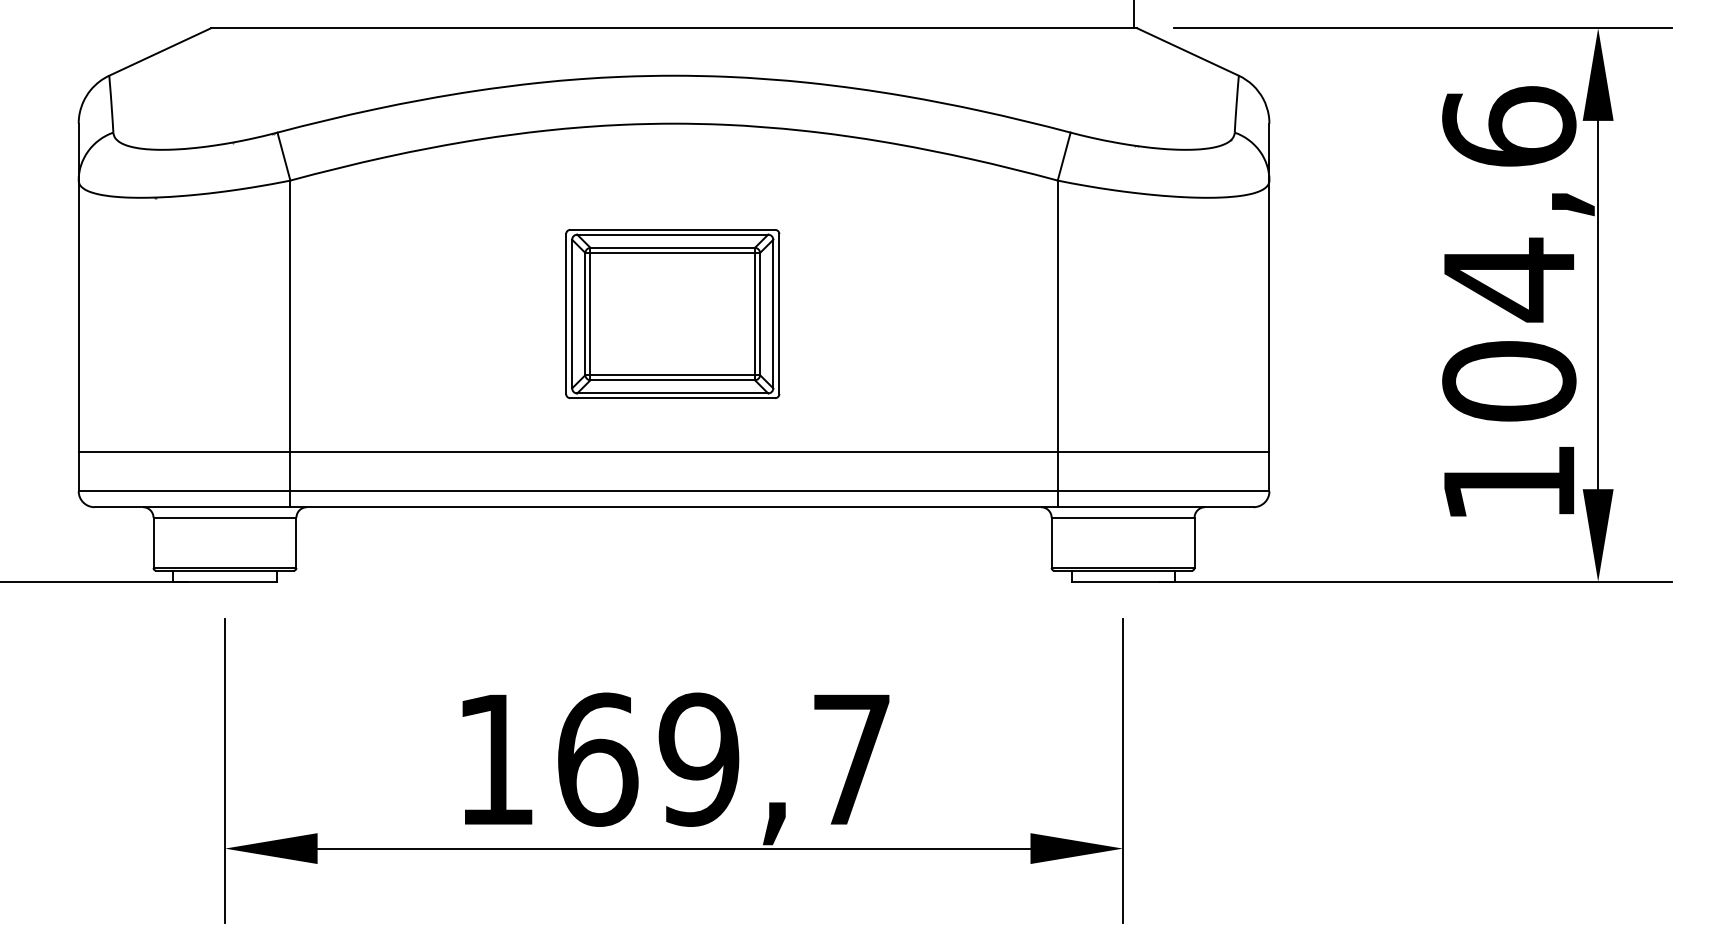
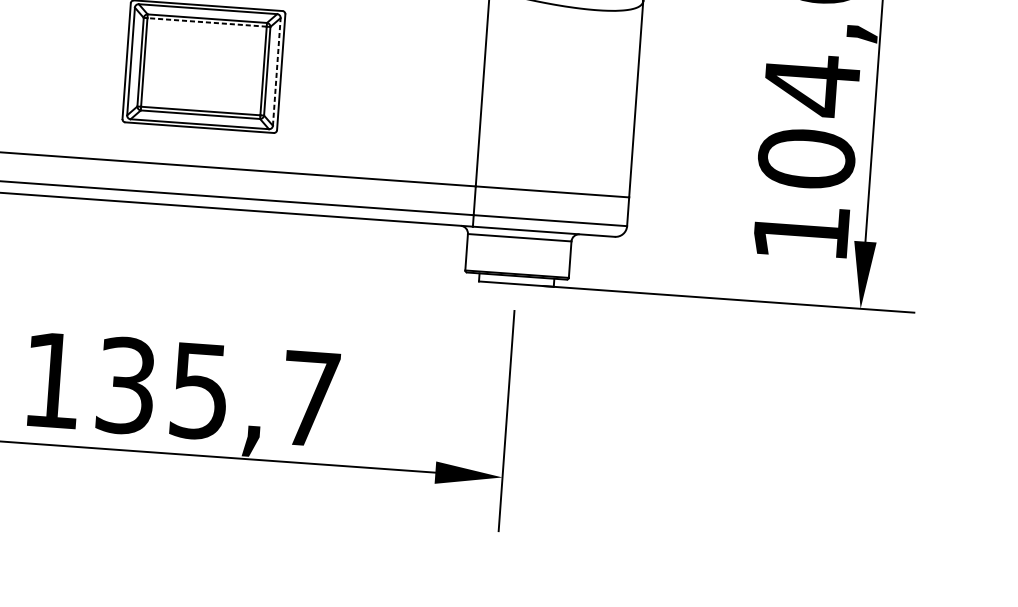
line: (672, 252) -> (206, 22), solid -> dashed
line: (773, 313) -> (276, 71), solid -> dashed
text: (648, 759) -> (163, 388), 169,7 -> 135,7

